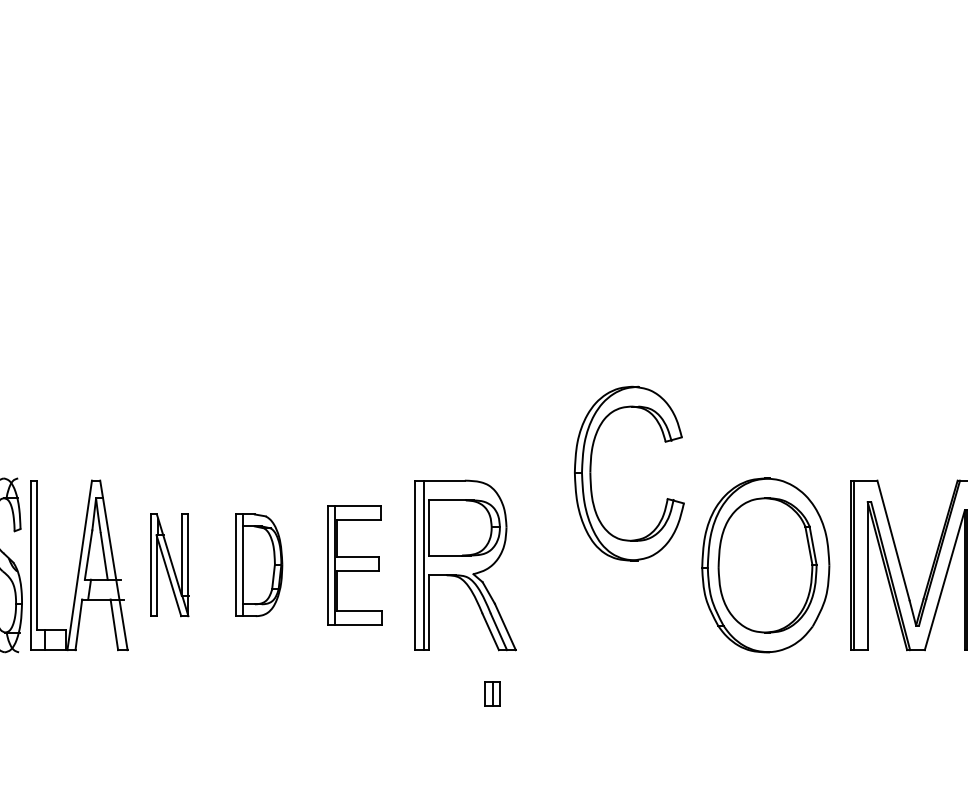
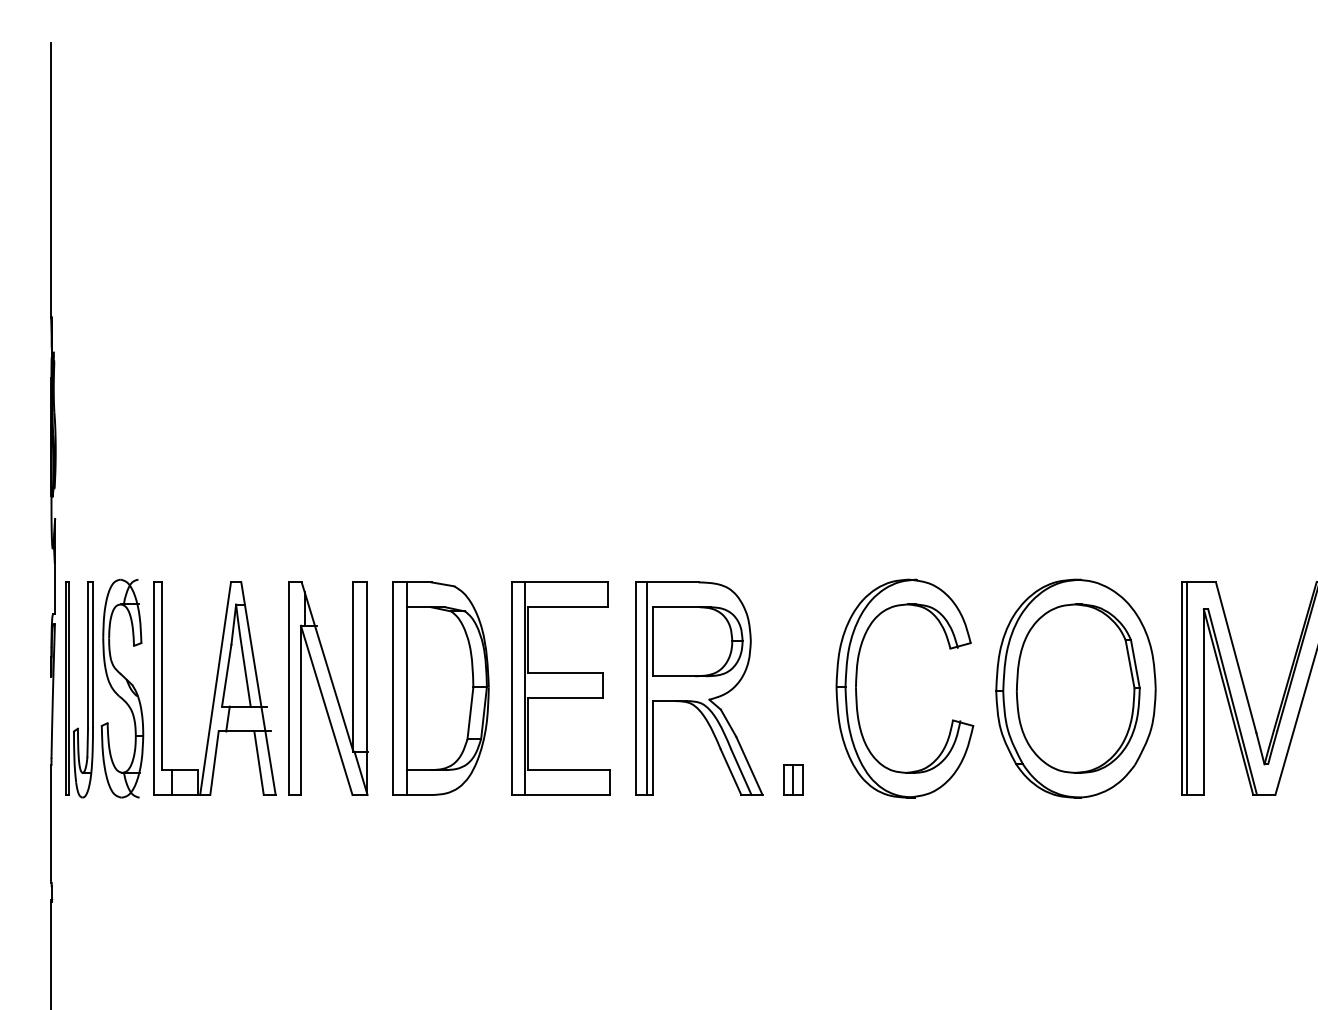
part: (591, 477) -> (857, 693), moved
part: (169, 565) -> (328, 688), size x1.67
part: (259, 565) -> (440, 688), size x1.67
part: (354, 565) -> (560, 688), size x1.43
part: (492, 693) -> (793, 779), moved

